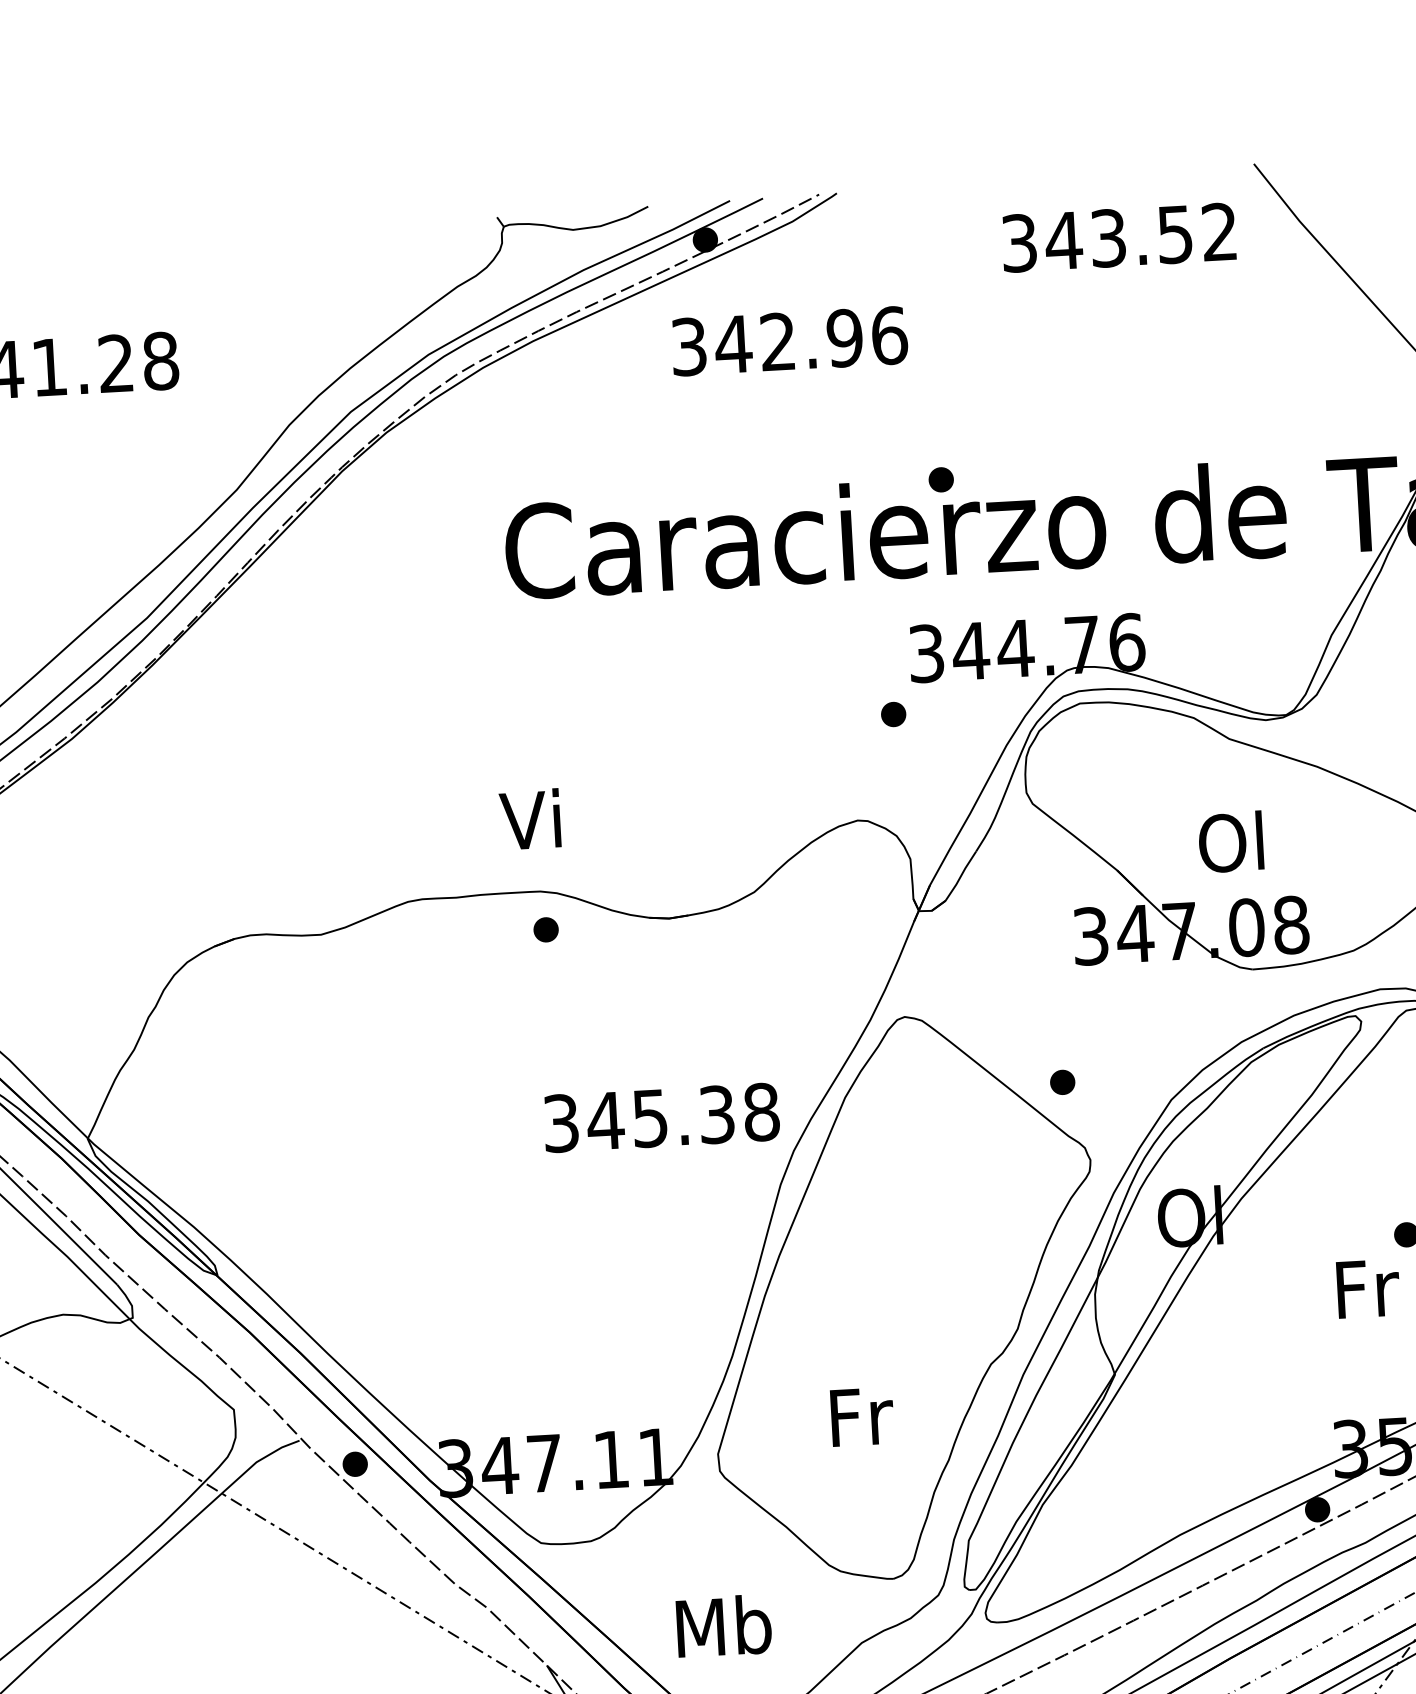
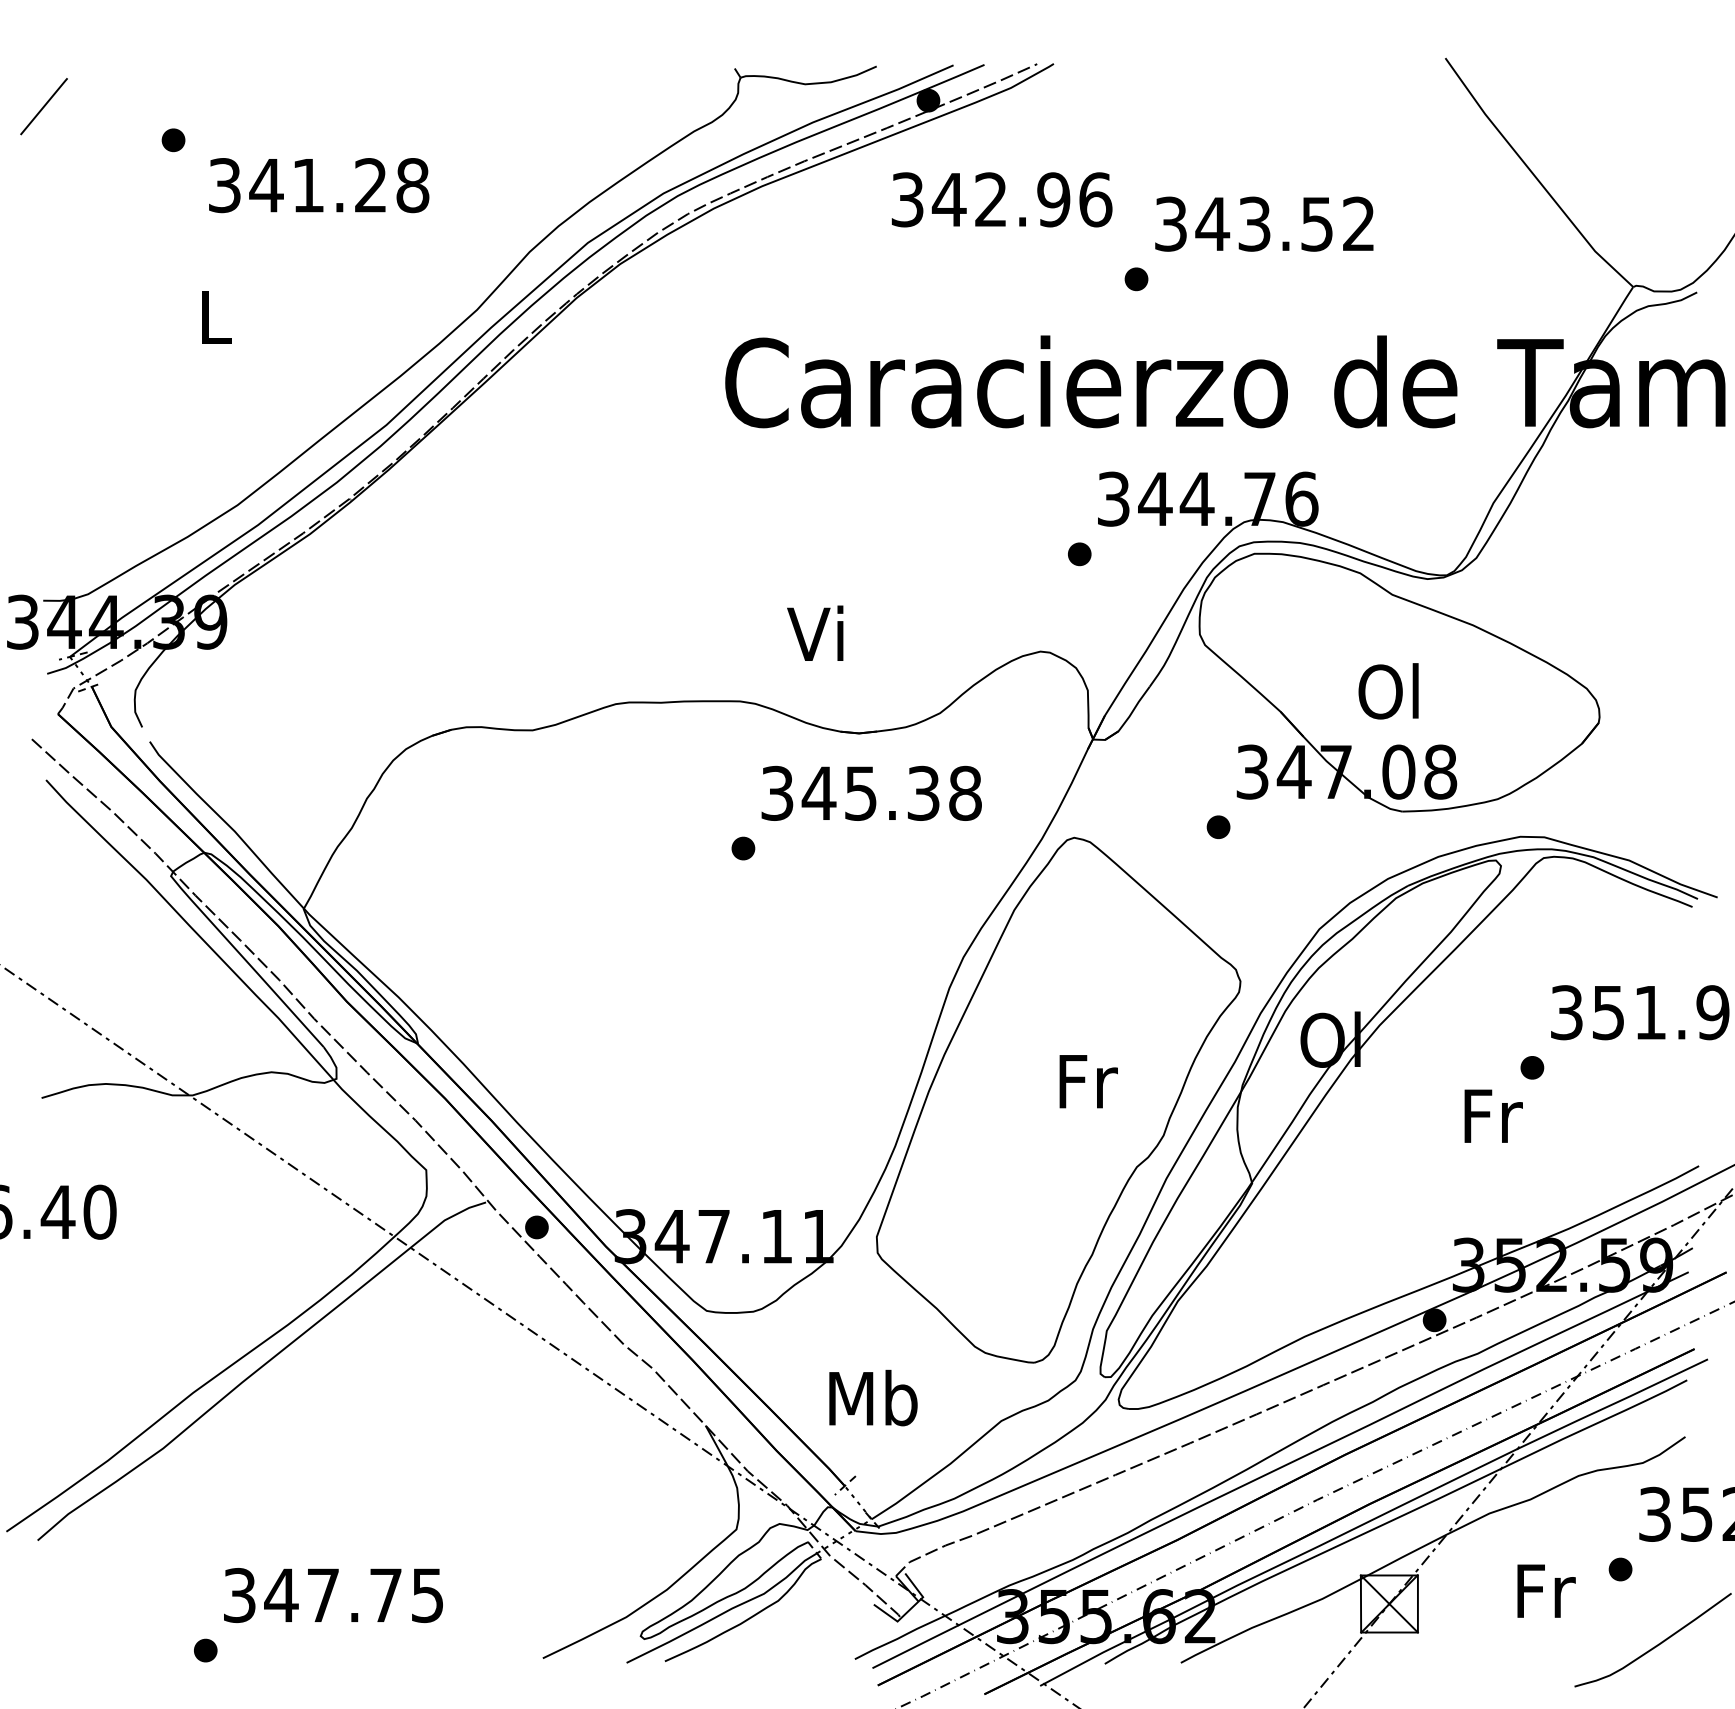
text: (1119, 237) -> (1264, 223), moved
part: (941, 480) -> (1136, 279), moved
text: (530, 818) -> (815, 632), moved
part: (546, 929) -> (743, 848), moved
part: (1062, 1081) -> (1218, 826), moved
text: (661, 1116) -> (871, 792), moved
text: (862, 1416) -> (1088, 1081), moved

